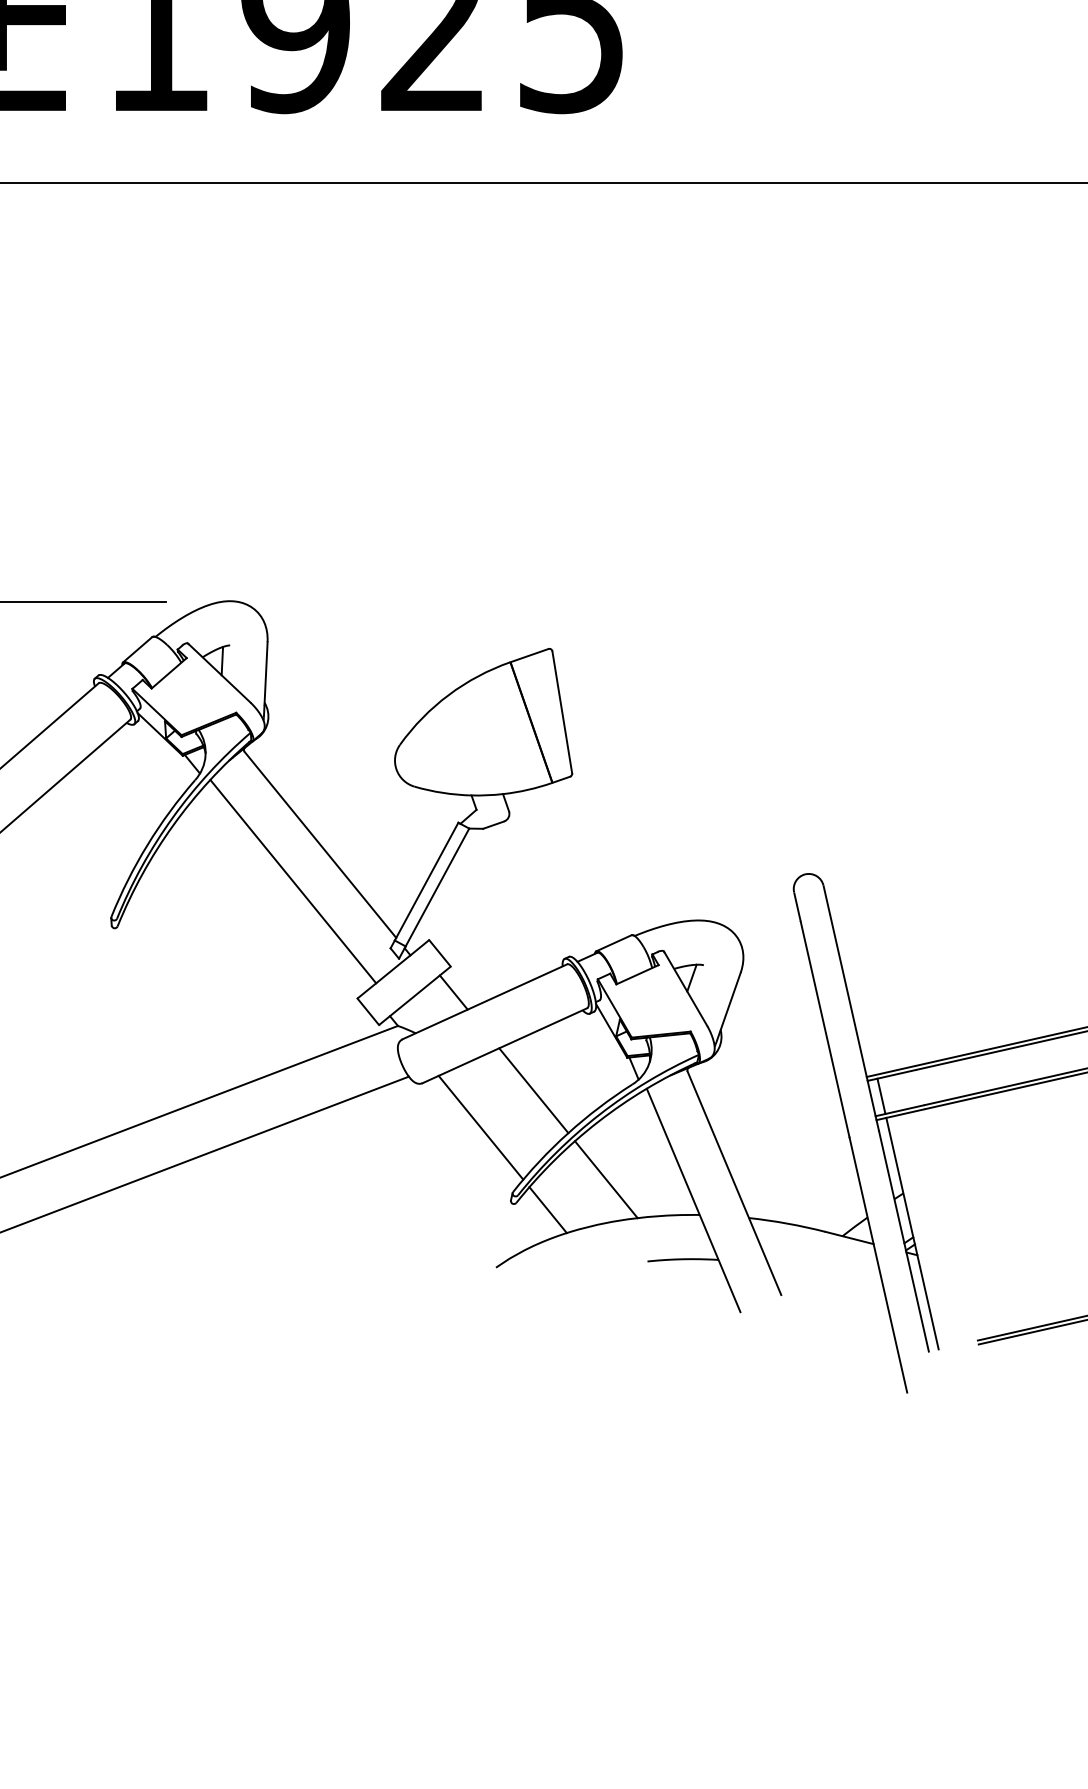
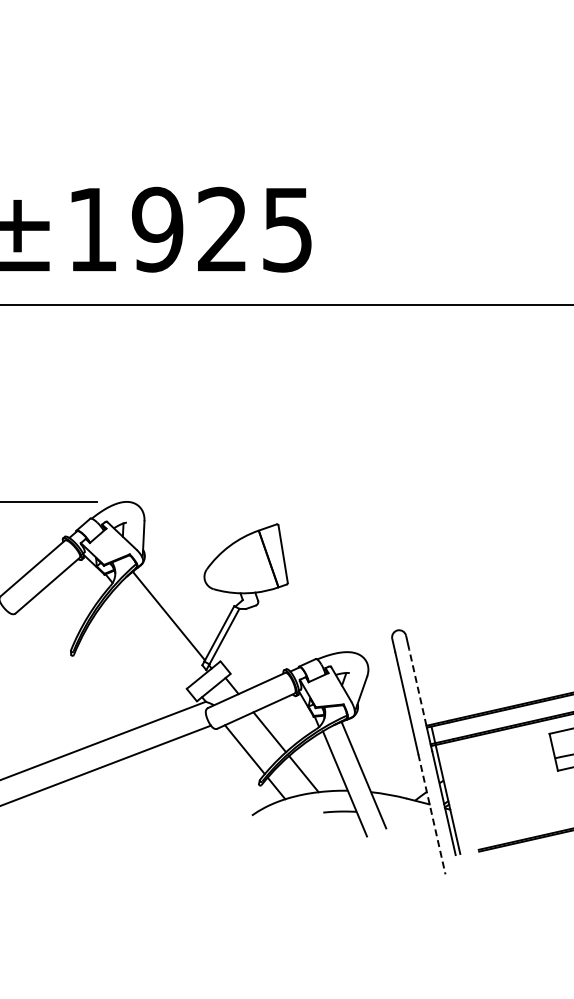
line: (293, 880) -> (156, 633), removed
line: (847, 995) -> (417, 687), solid -> dashed
line: (877, 1265) -> (431, 814), solid -> dashed

